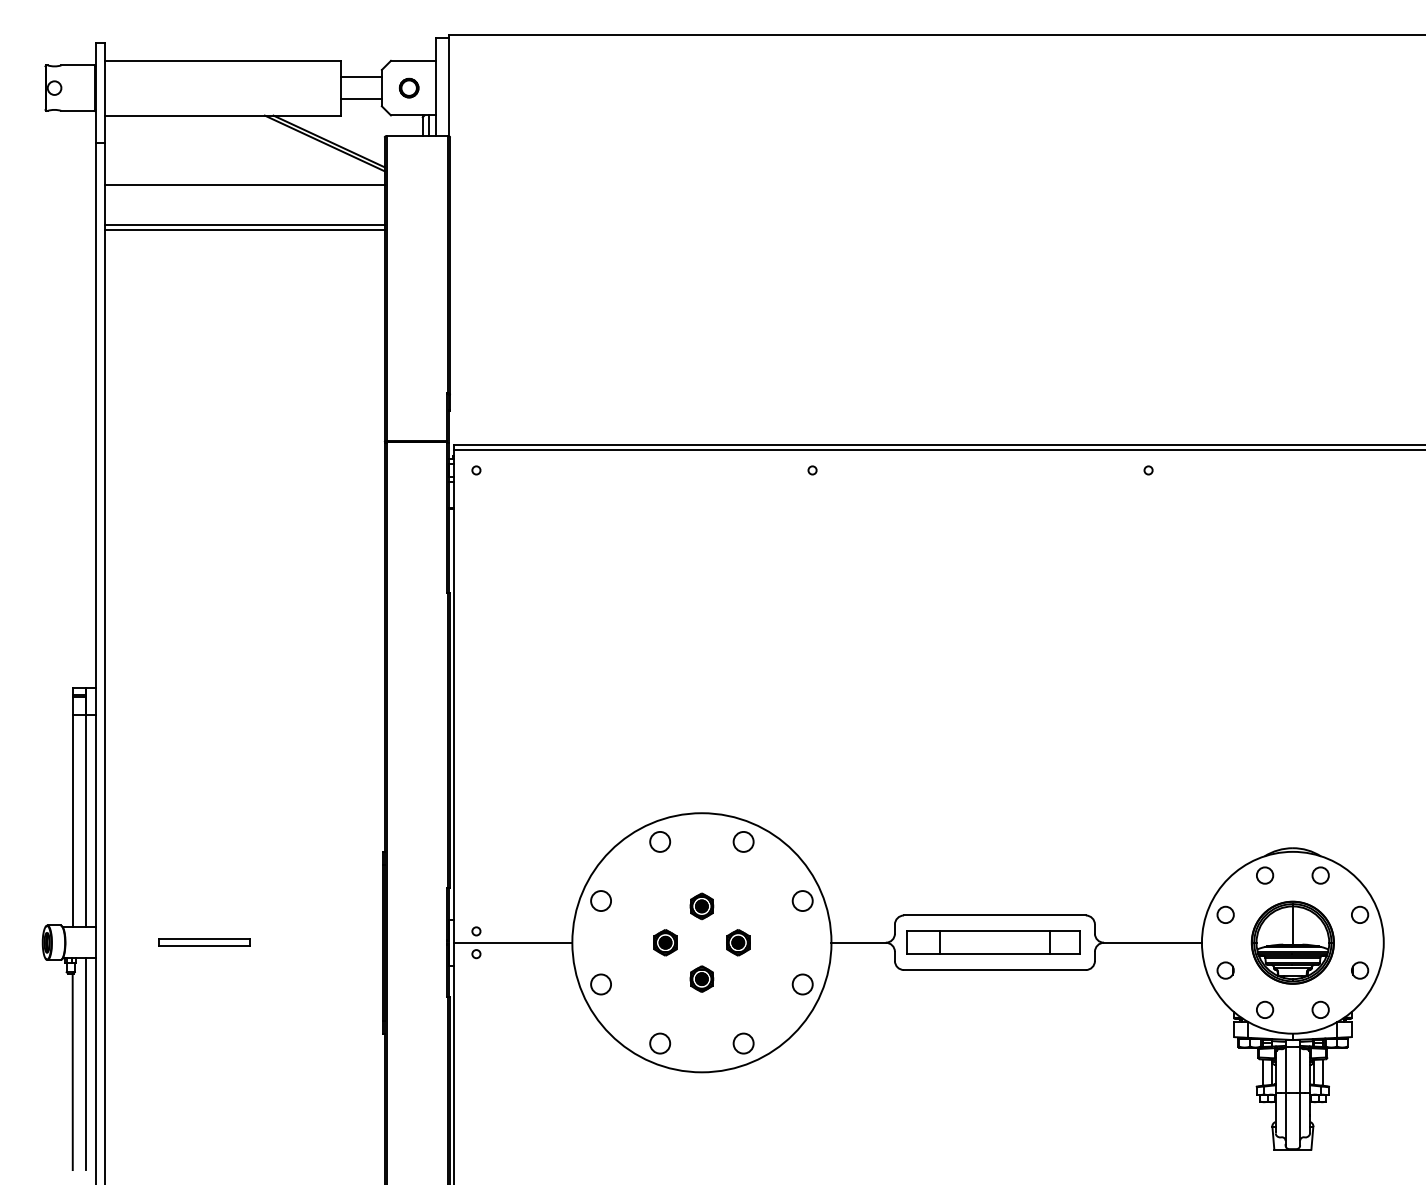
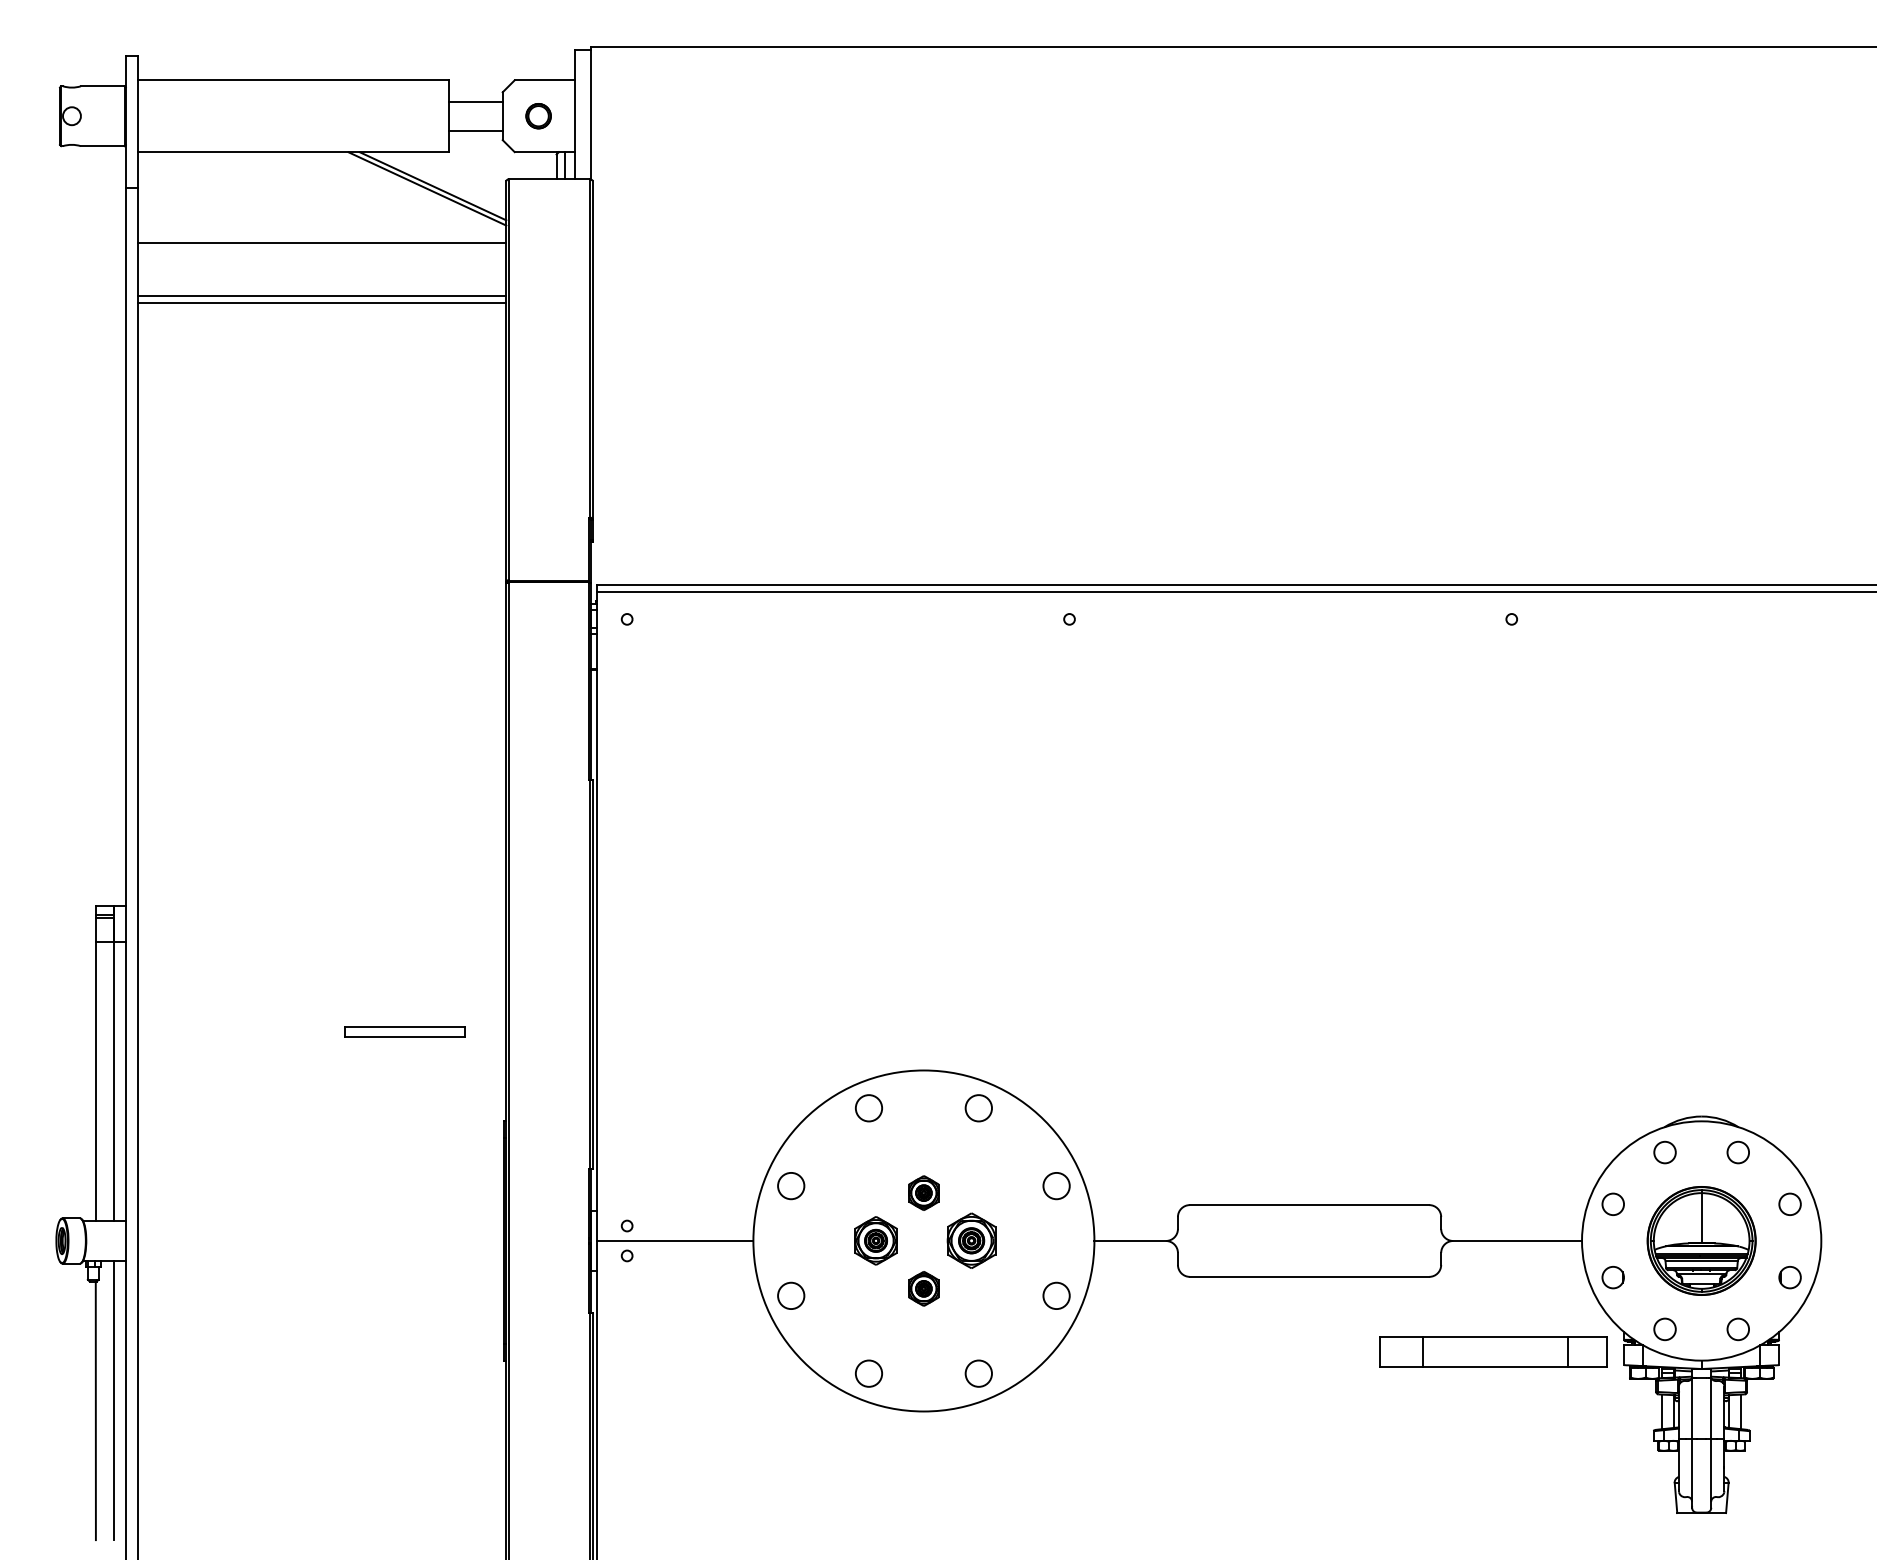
part: (204, 942) -> (404, 1031), moved
part: (665, 942) -> (875, 1240), size x1.4
part: (738, 942) -> (972, 1240), size x1.6
part: (993, 942) -> (1493, 1351), moved

